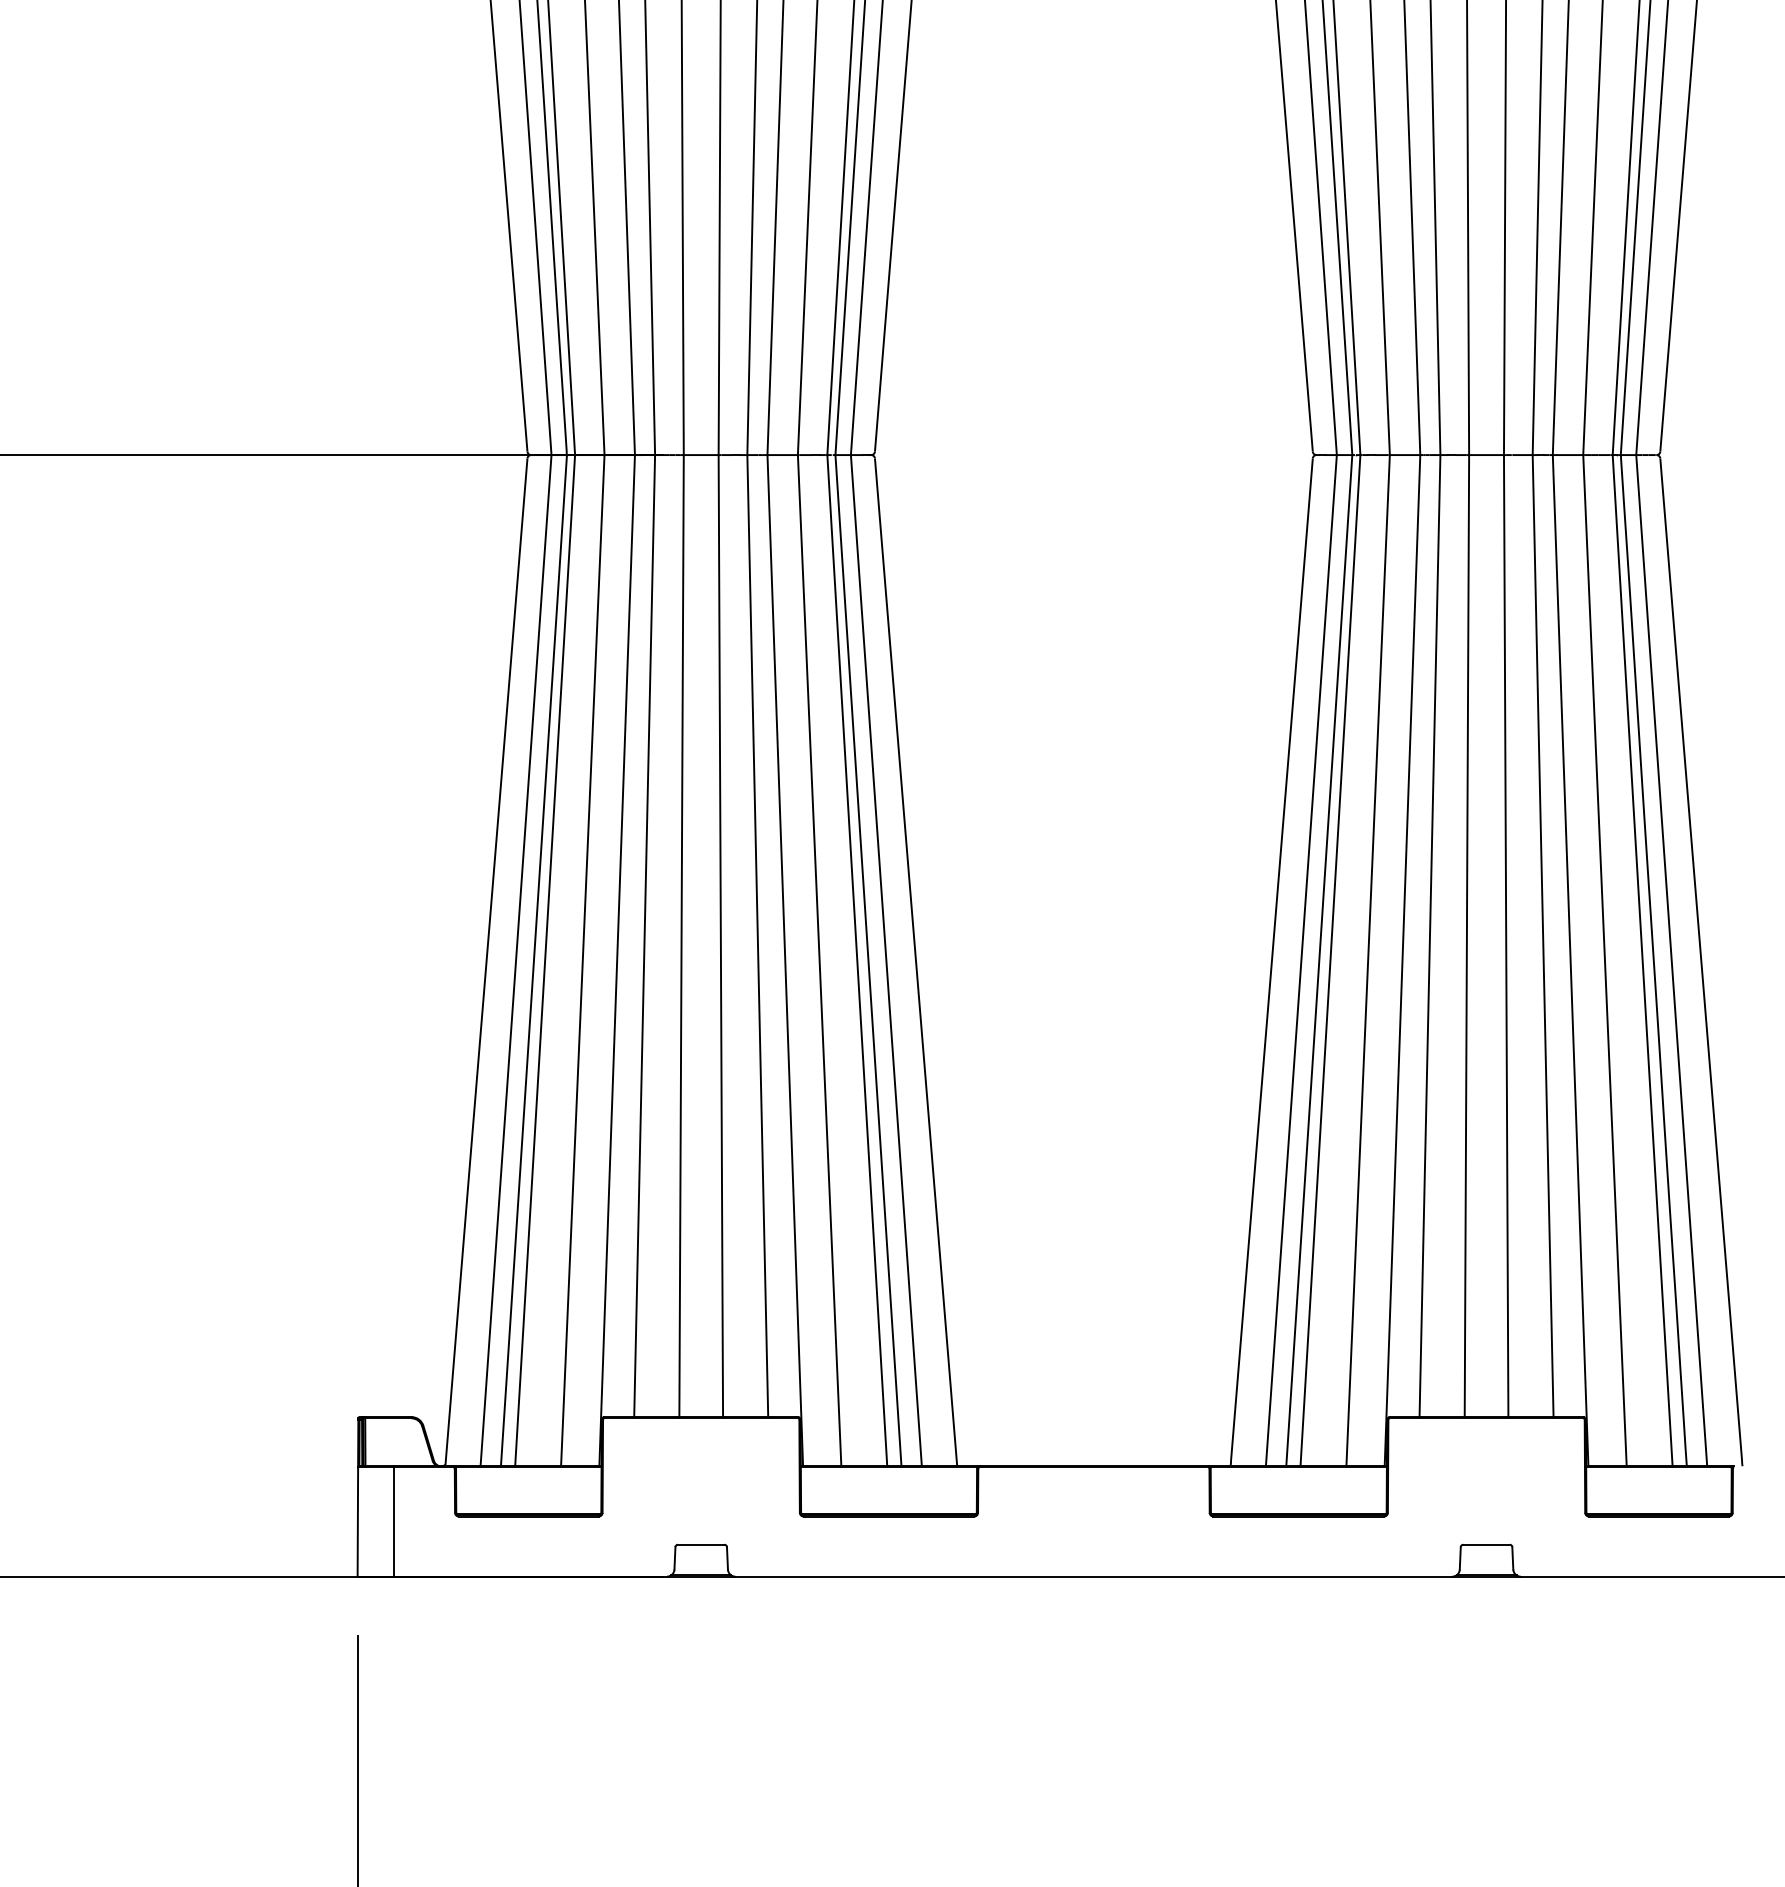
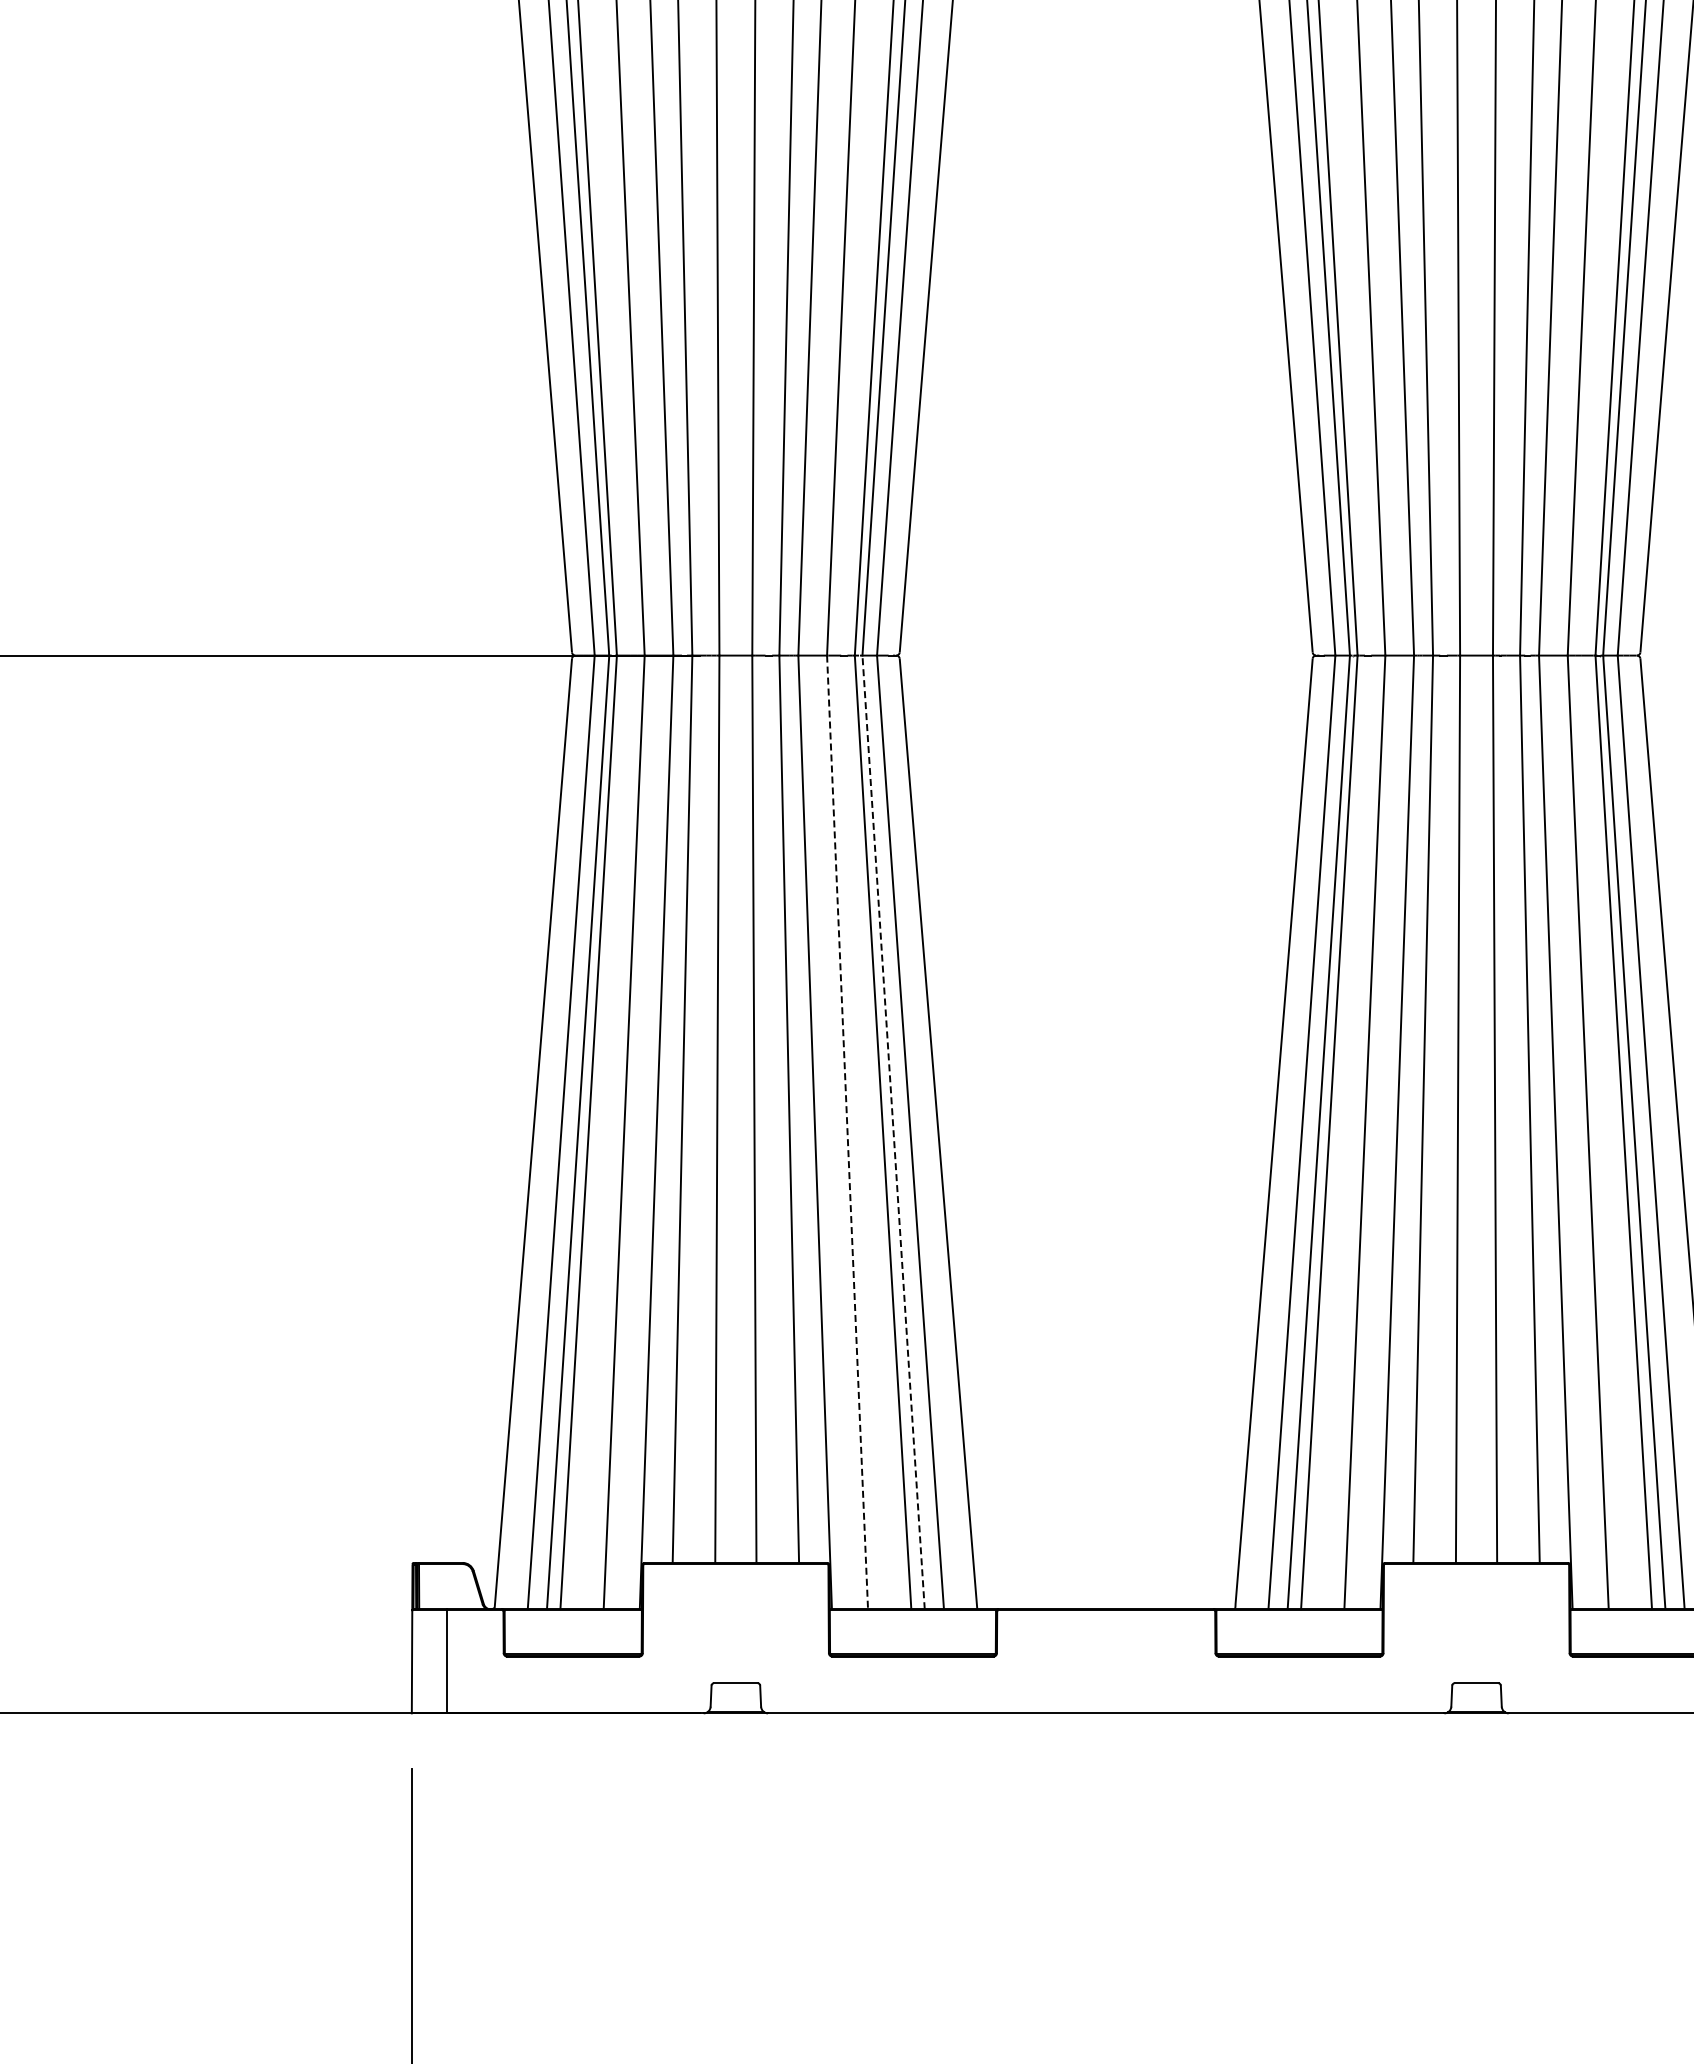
line: (819, 960) -> (847, 1132), solid -> dashed
line: (868, 960) -> (893, 1132), solid -> dashed

